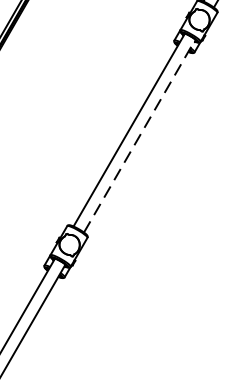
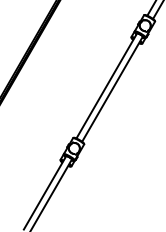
line: (139, 136) -> (112, 89), dashed -> solid

